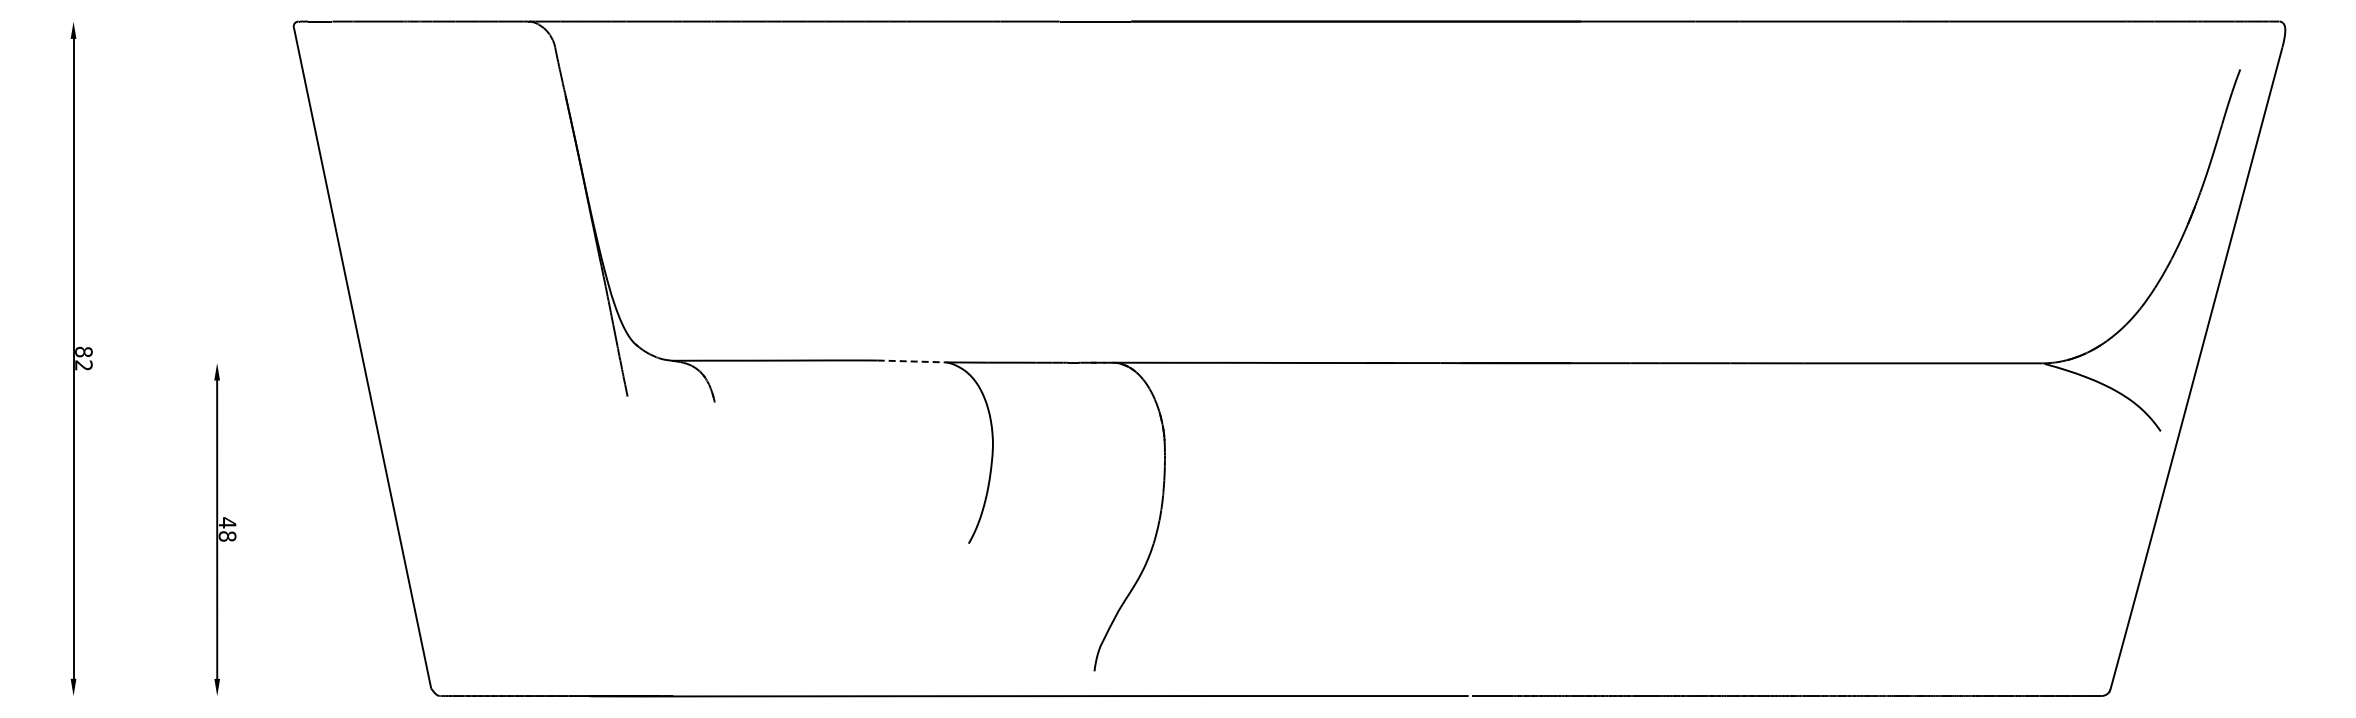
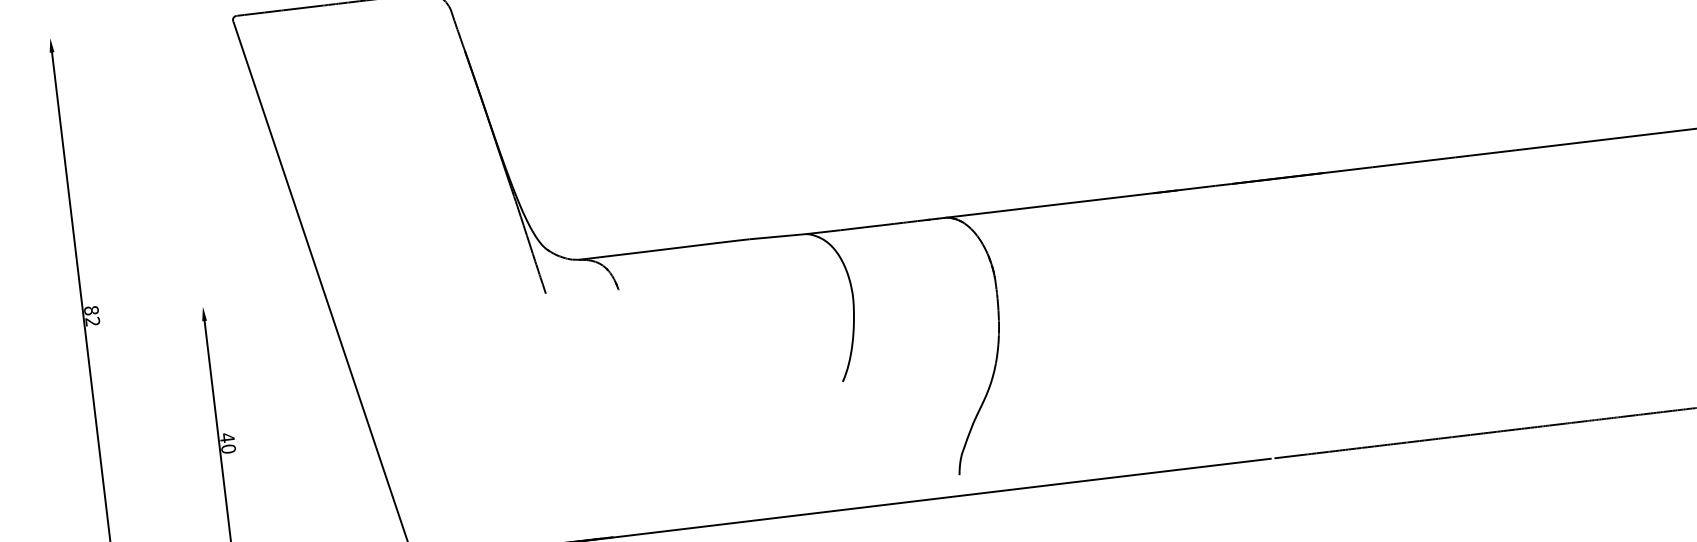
line: (912, 361) -> (778, 236), dashed -> solid
text: (227, 536) -> (228, 449), 48 -> 40

